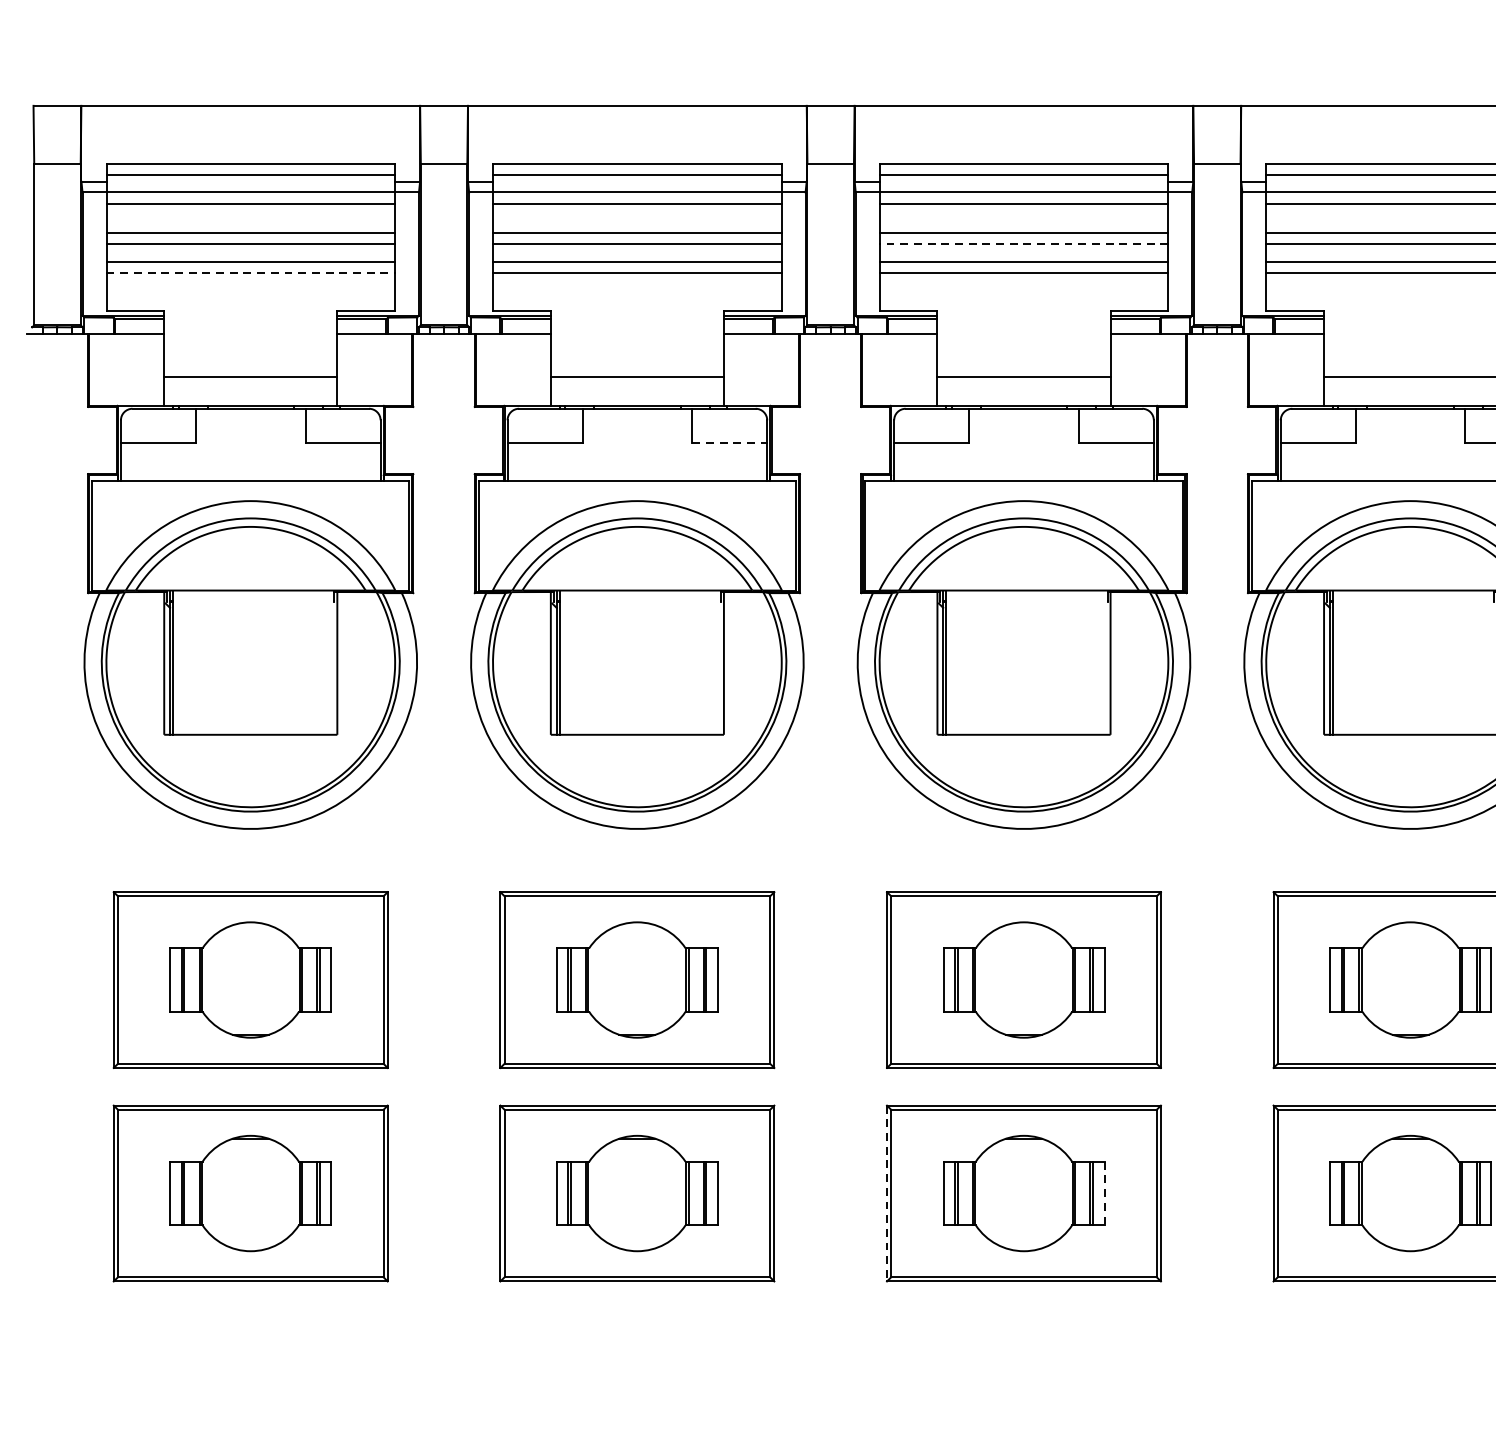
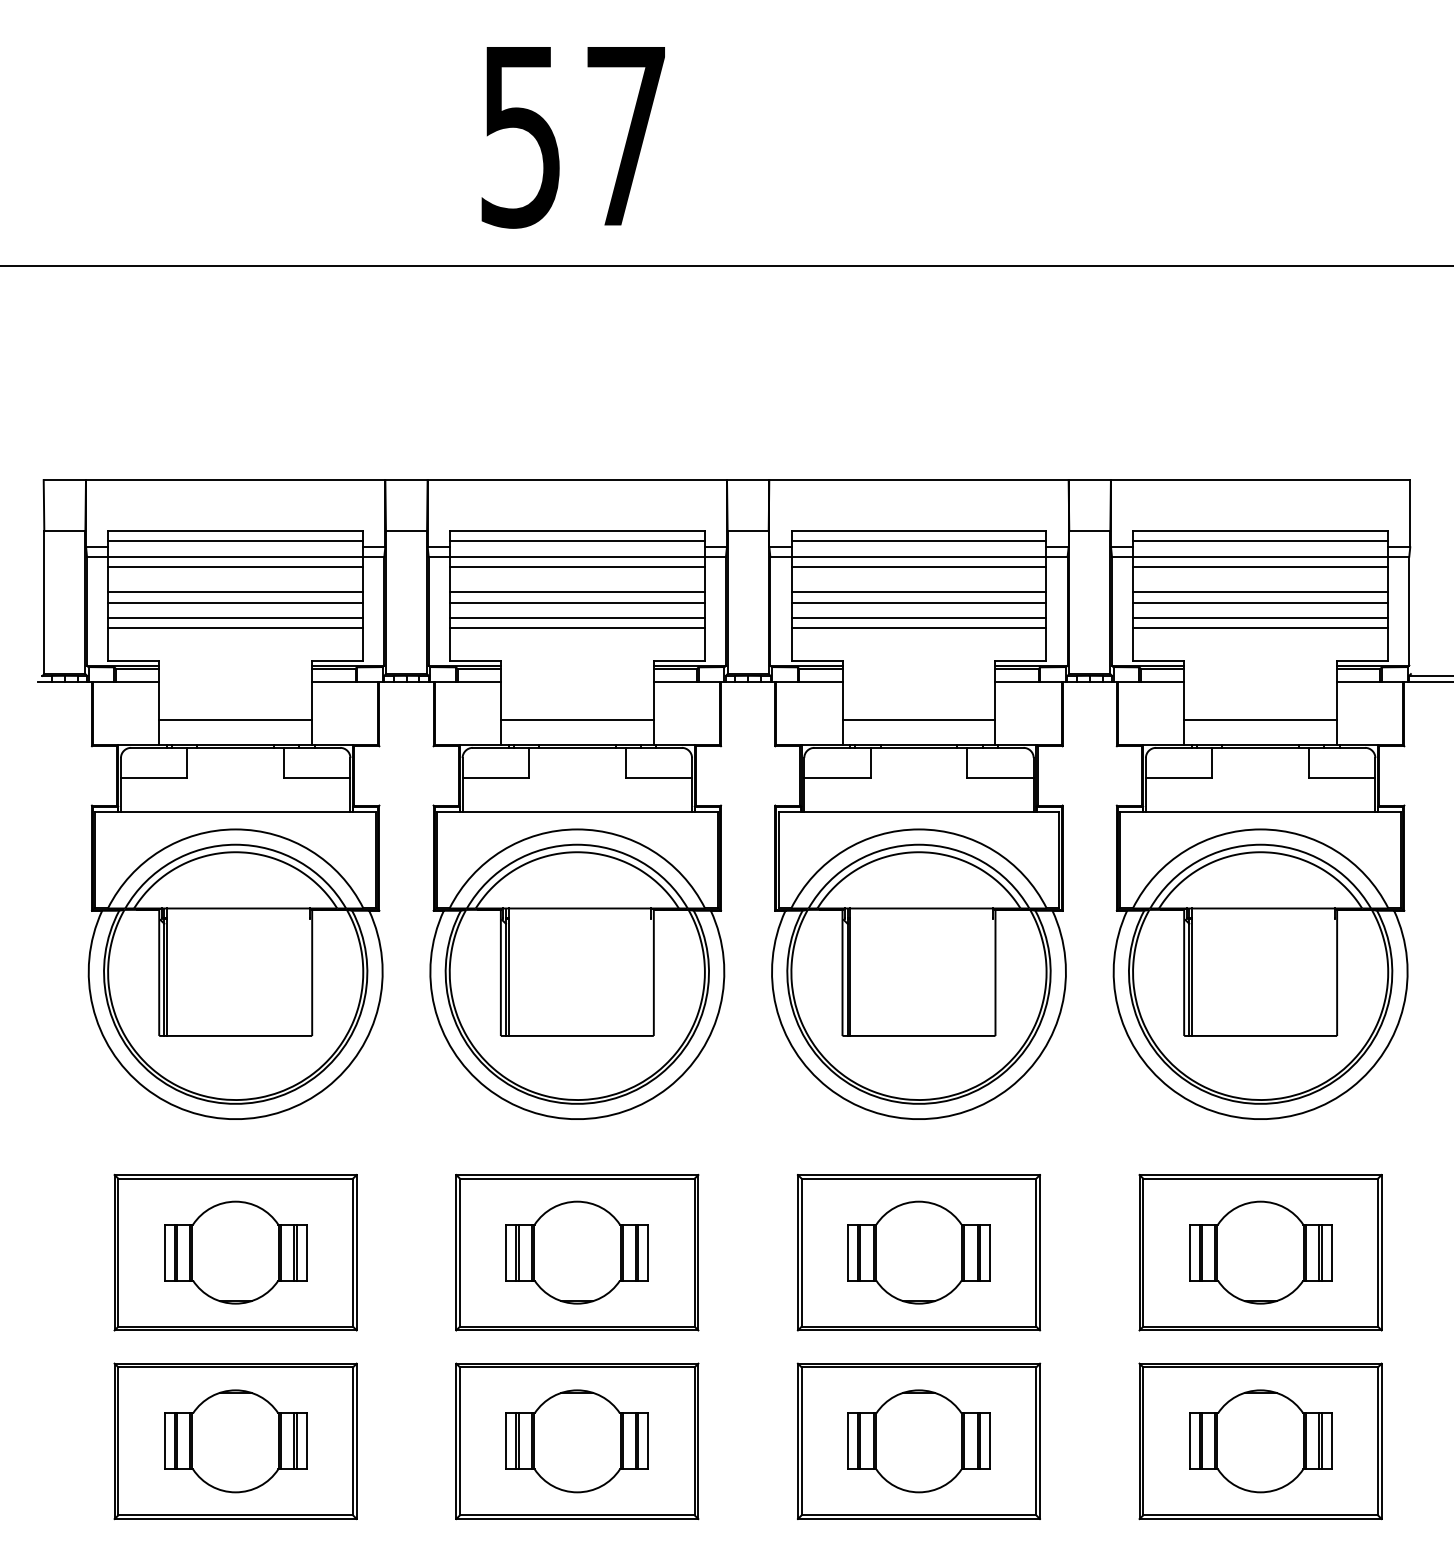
line: (1023, 244) -> (918, 602), dashed -> solid
line: (251, 273) -> (236, 628), dashed -> solid
line: (730, 443) -> (659, 778), dashed -> solid
line: (886, 1193) -> (797, 1441), dashed -> solid
line: (1104, 1193) -> (990, 1441), dashed -> solid

